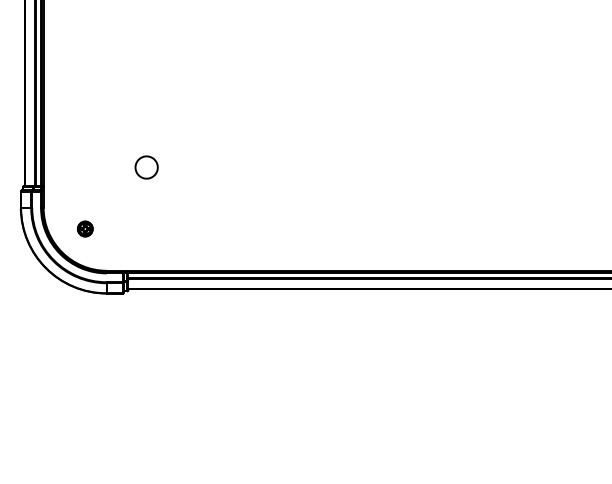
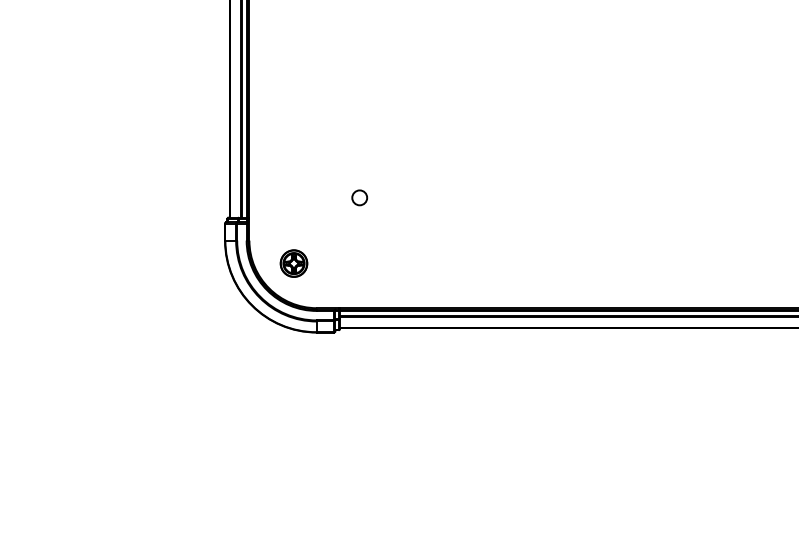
circle: (146, 167) -> (359, 197), size x0.62
part: (84, 228) -> (293, 263), size x1.67

